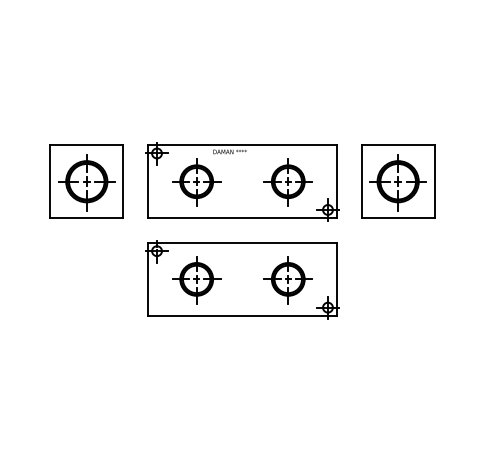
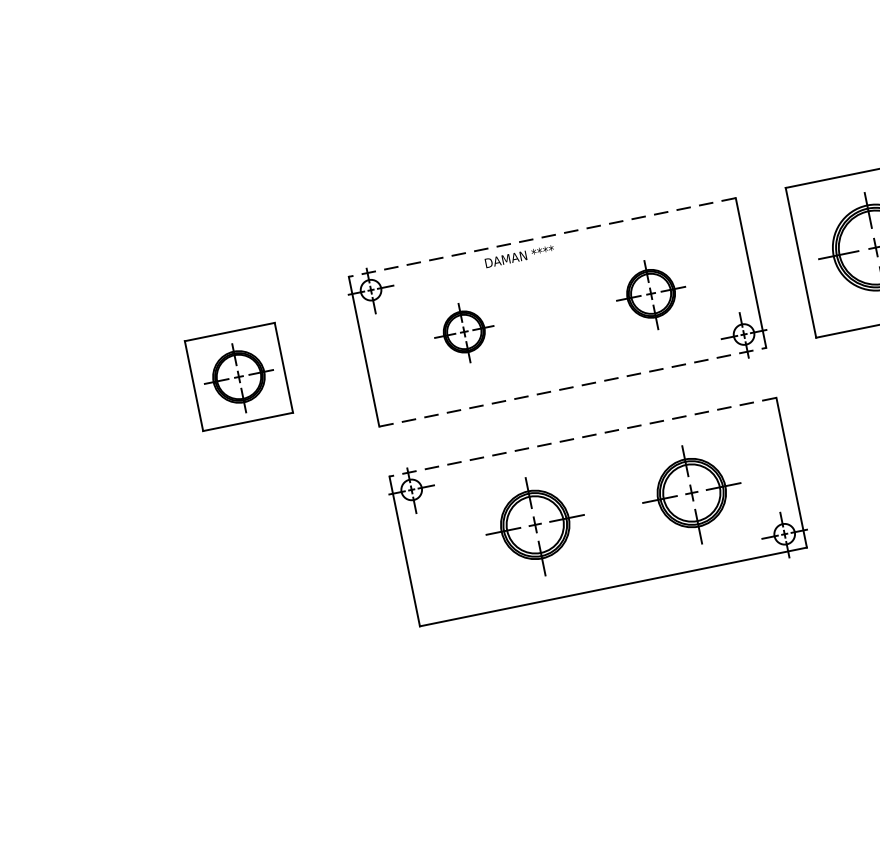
line: (242, 145) -> (542, 238), solid -> dashed
part: (86, 181) -> (238, 376), size x0.6
part: (196, 182) -> (463, 333), size x0.6
part: (287, 182) -> (649, 295), size x0.7
line: (242, 218) -> (572, 387), solid -> dashed
line: (242, 242) -> (582, 436), solid -> dashed
part: (196, 280) -> (535, 527), moved

